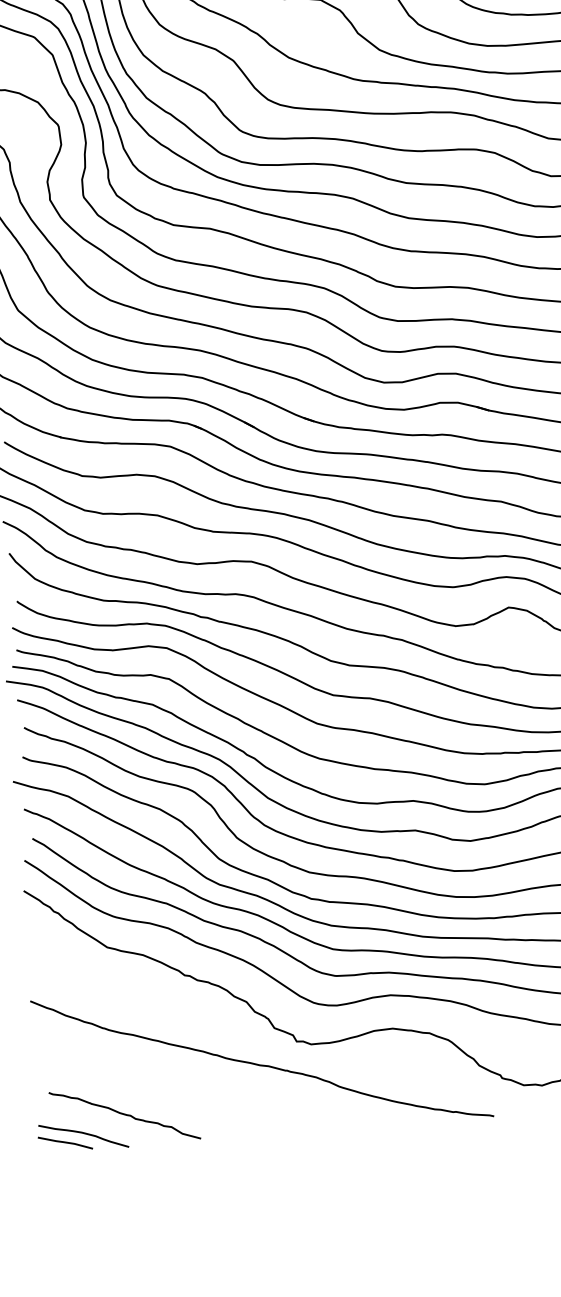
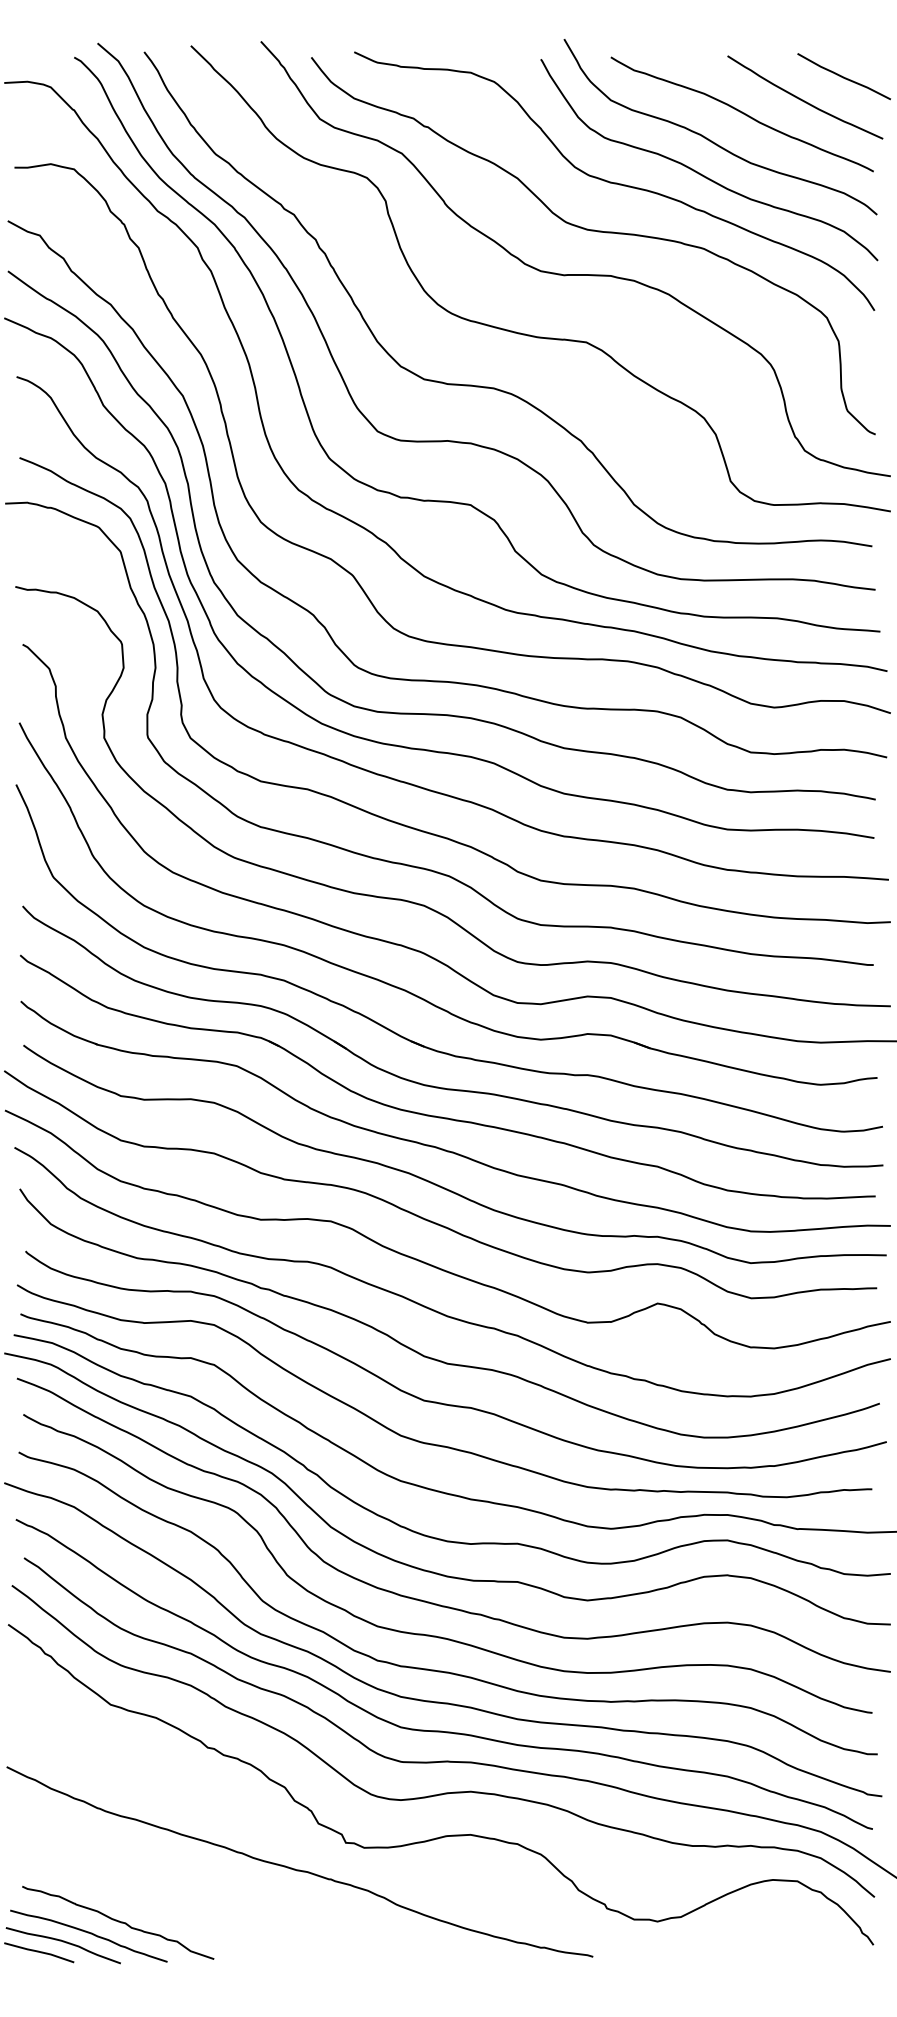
curve: (102, 1125) -> (88, 1933), added

